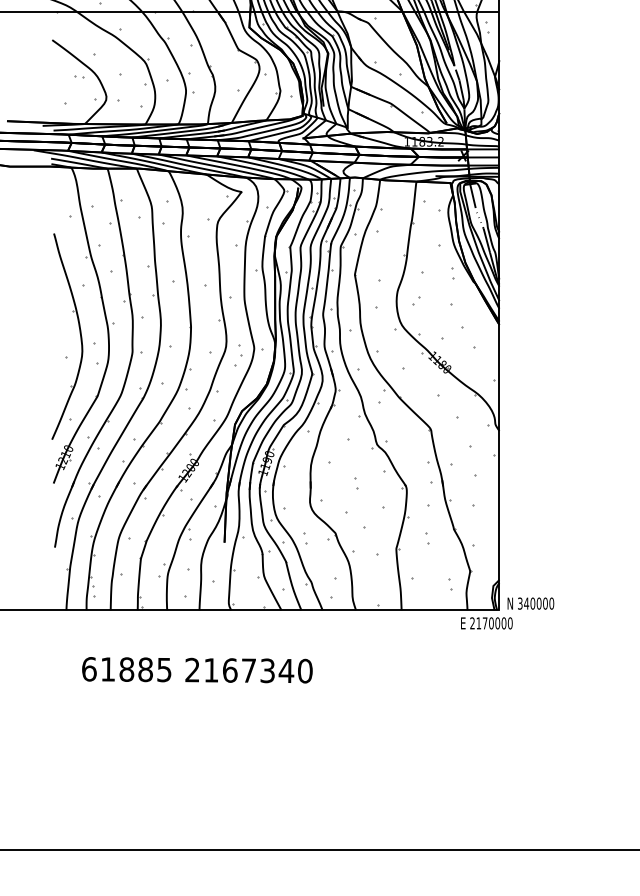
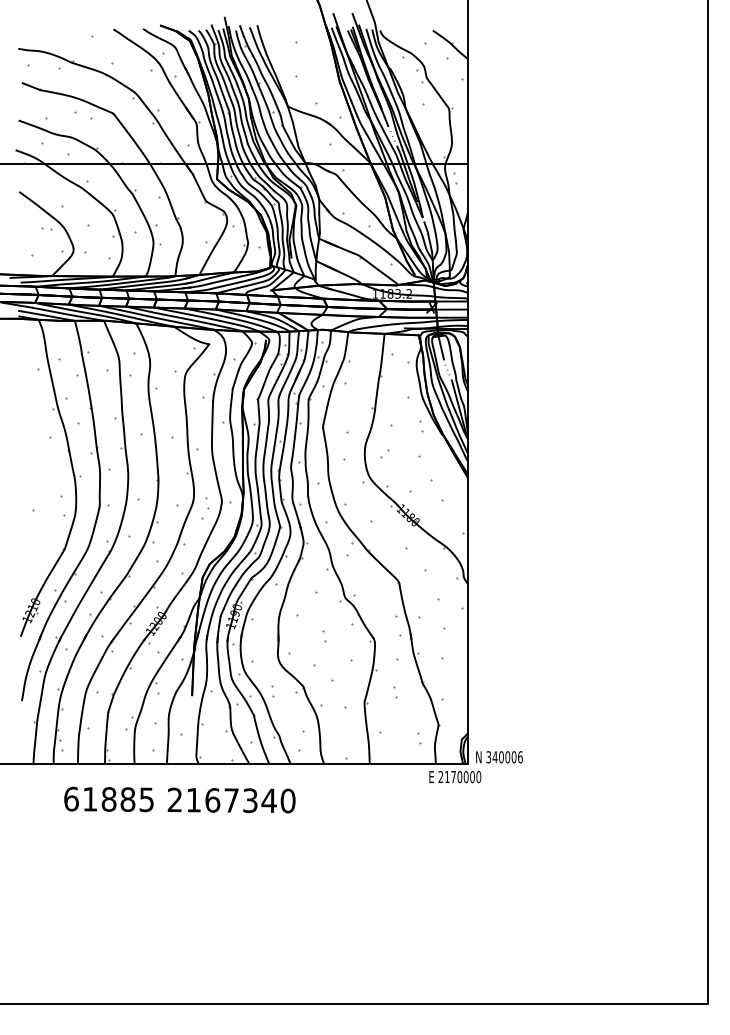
part: (79, 332) -> (46, 485), removed
text: (551, 602) -> (520, 756), 340000 -> 340006
text: (197, 669) -> (179, 799), moved

